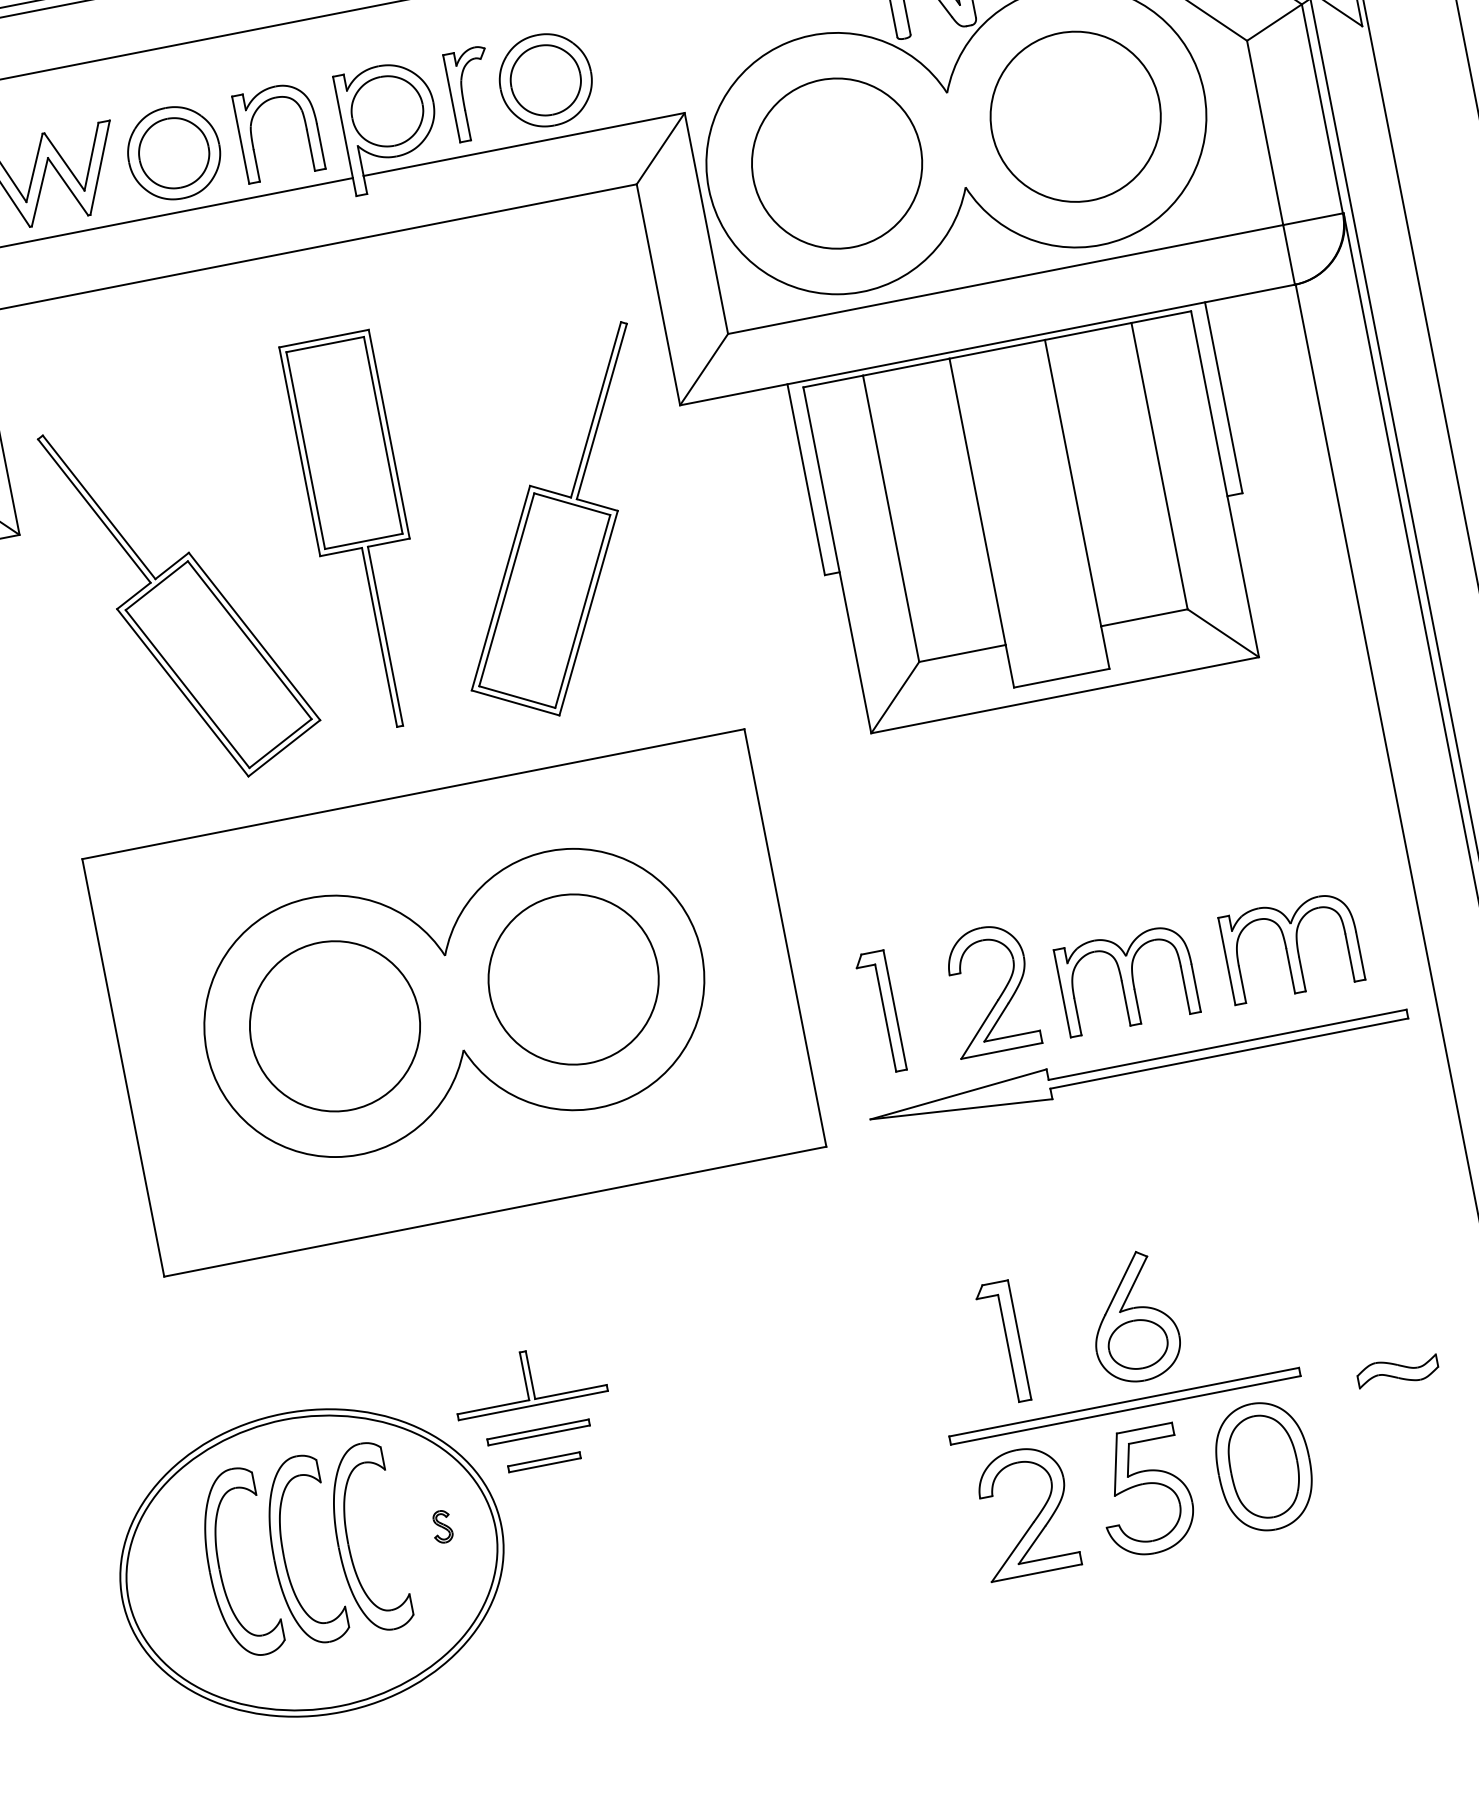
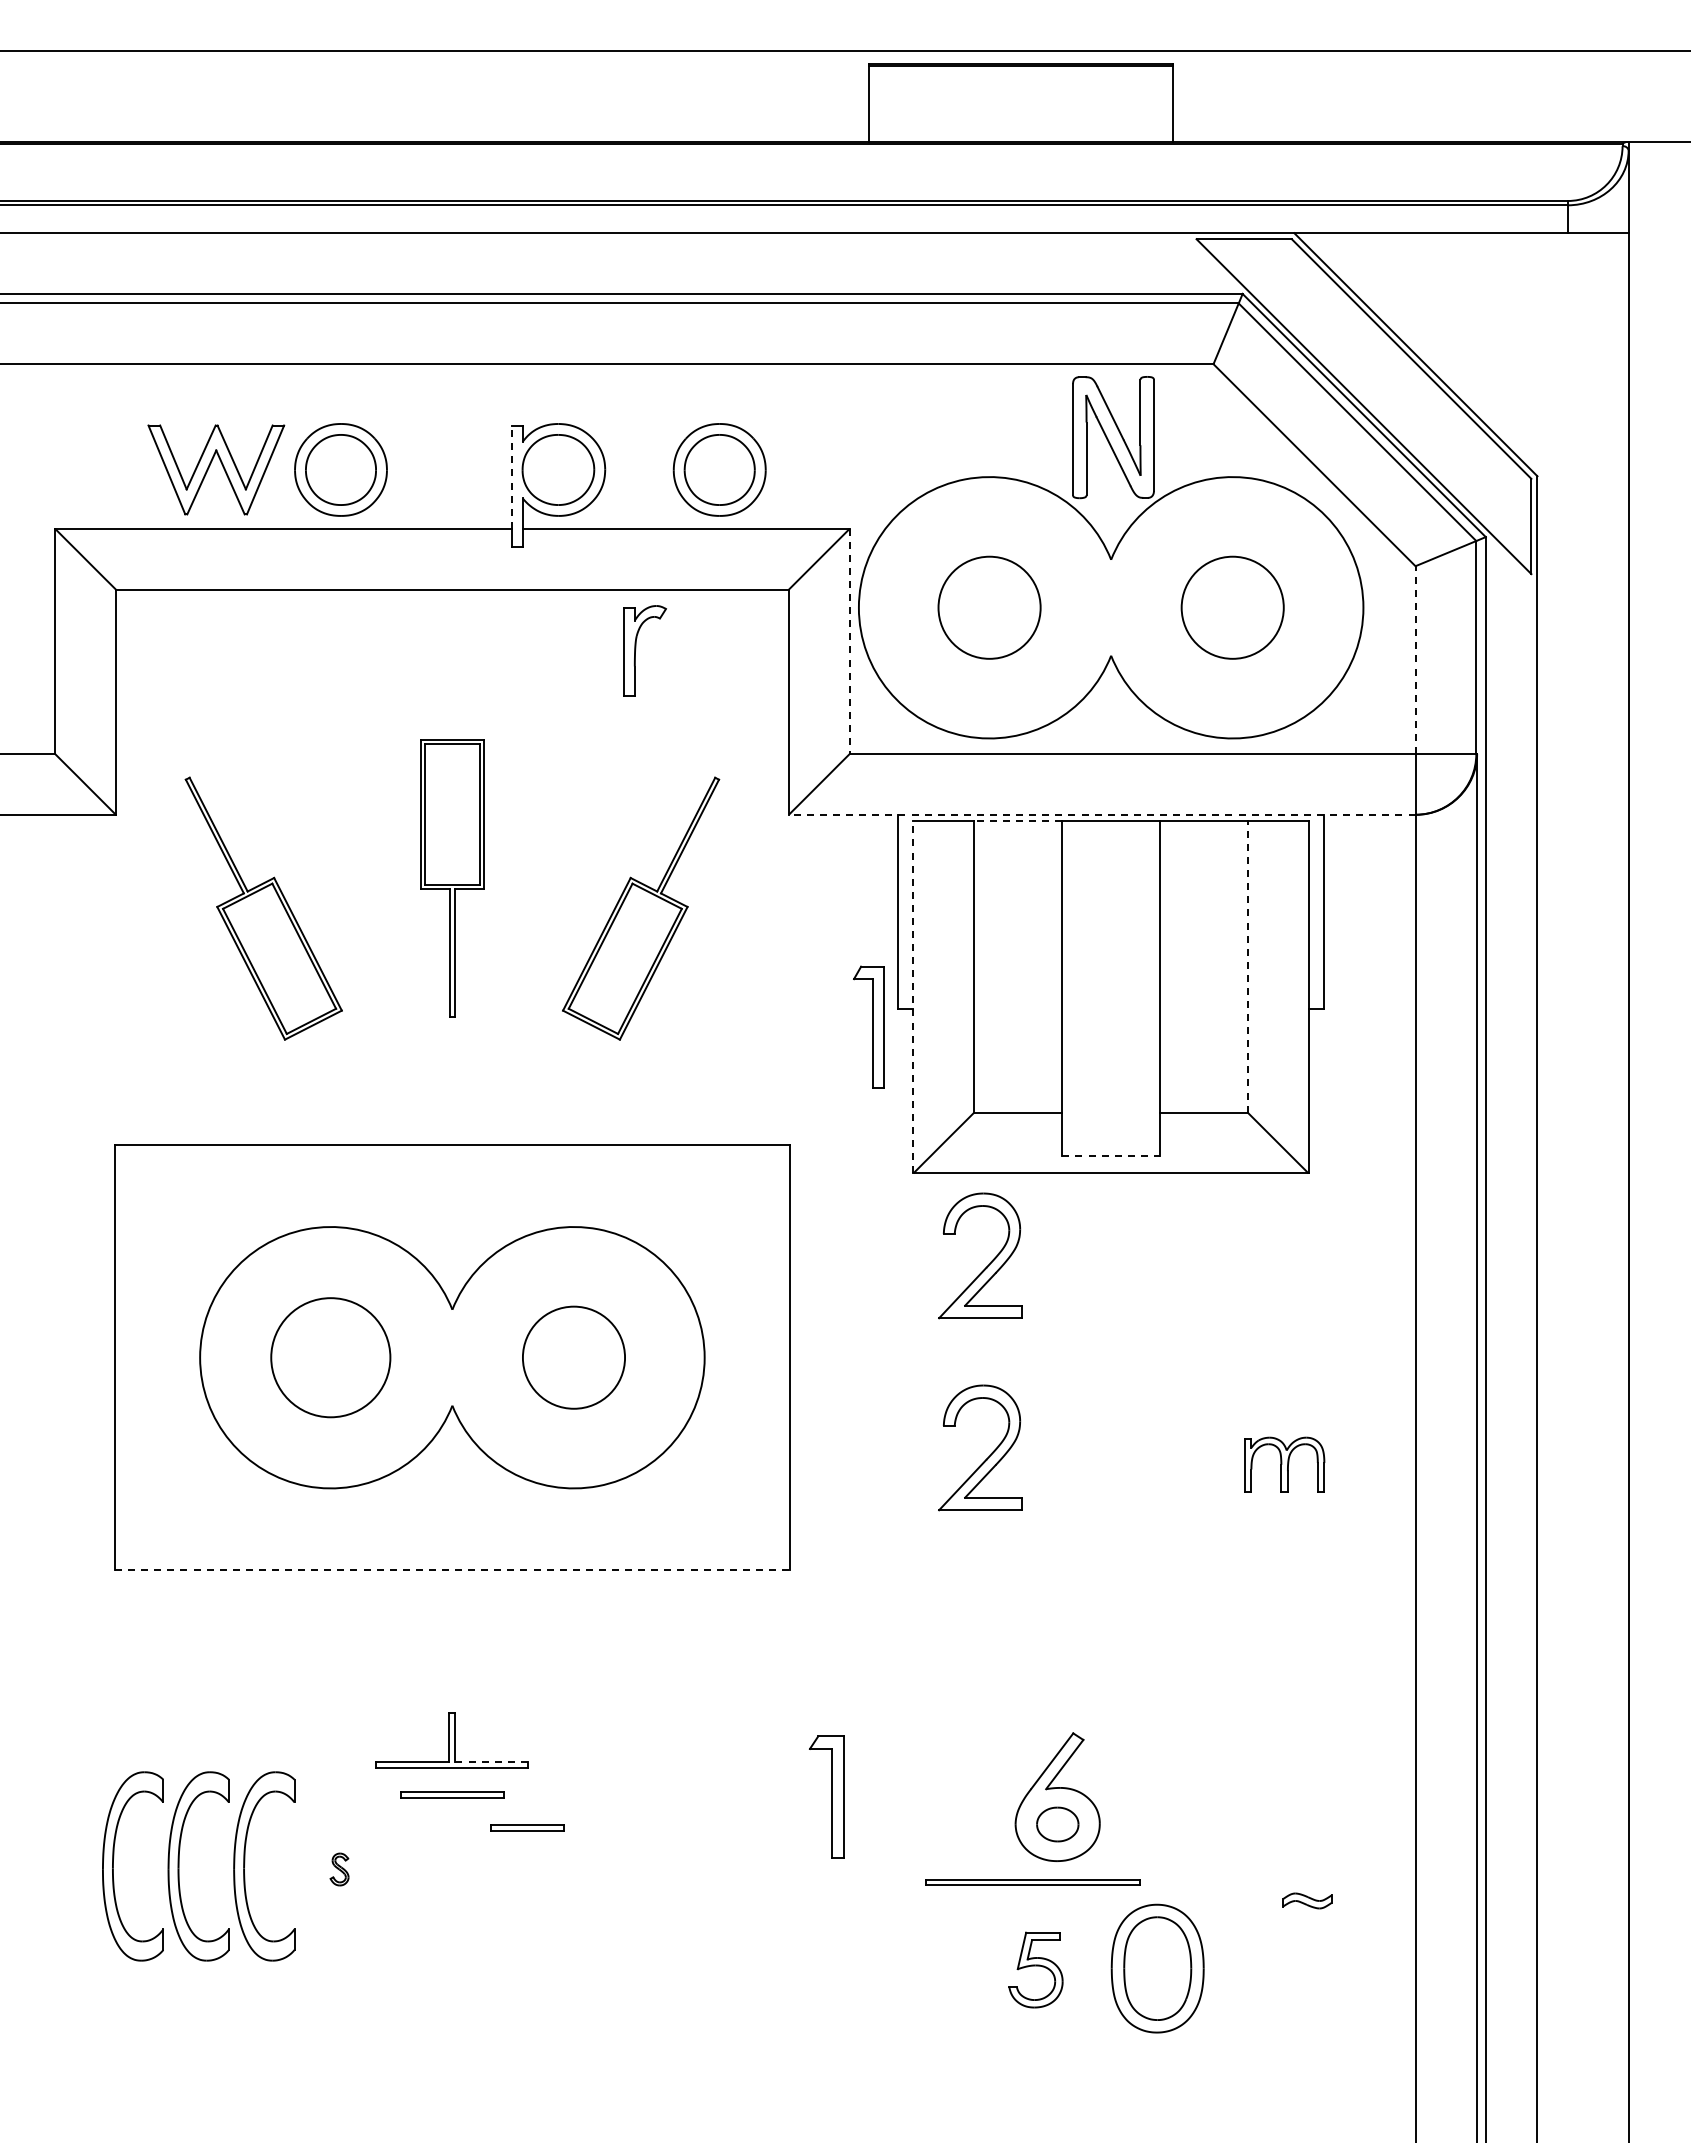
part: (463, 93) -> (636, 649), moved
circle: (1075, 116) -> (1232, 607), size x0.6
line: (342, 127) -> (511, 477), solid -> dashed
line: (1265, 133) -> (1415, 660), solid -> dashed
part: (252, 135) -> (421, 467), removed
circle: (836, 163) -> (989, 607), size x0.6
line: (706, 223) -> (849, 641), solid -> dashed
line: (986, 344) -> (1101, 814), solid -> dashed
line: (905, 366) -> (1017, 820), solid -> dashed
line: (1159, 465) -> (1247, 966), solid -> dashed
part: (552, 525) -> (640, 908), size x0.7
part: (362, 532) -> (452, 878), size x0.7
line: (837, 559) -> (913, 996), solid -> dashed
part: (182, 598) -> (263, 908), size x0.7
line: (1061, 678) -> (1110, 1156), solid -> dashed
part: (963, 807) -> (989, 1263), added
part: (1291, 947) -> (1284, 1464), size x0.6
circle: (573, 979) -> (573, 1357), size x0.6
part: (1127, 979) -> (1117, 1464), removed
part: (880, 1011) -> (868, 1026), moved
circle: (334, 1026) -> (330, 1357), size x0.7
part: (1138, 1067) -> (1111, 1552), removed
line: (495, 1211) -> (452, 1570), solid -> dashed
part: (1002, 1342) -> (826, 1796), moved
part: (1138, 1344) -> (1057, 1824), size x0.7
part: (1397, 1370) -> (1307, 1900), size x0.6
line: (571, 1391) -> (492, 1761), solid -> dashed
part: (1124, 1406) -> (1032, 1882), size x0.6
part: (544, 1461) -> (527, 1827), moved
part: (1144, 1491) -> (1035, 1969), size x0.6
part: (1033, 1521) -> (920, 1977), removed
part: (311, 1562) -> (204, 1879), removed

